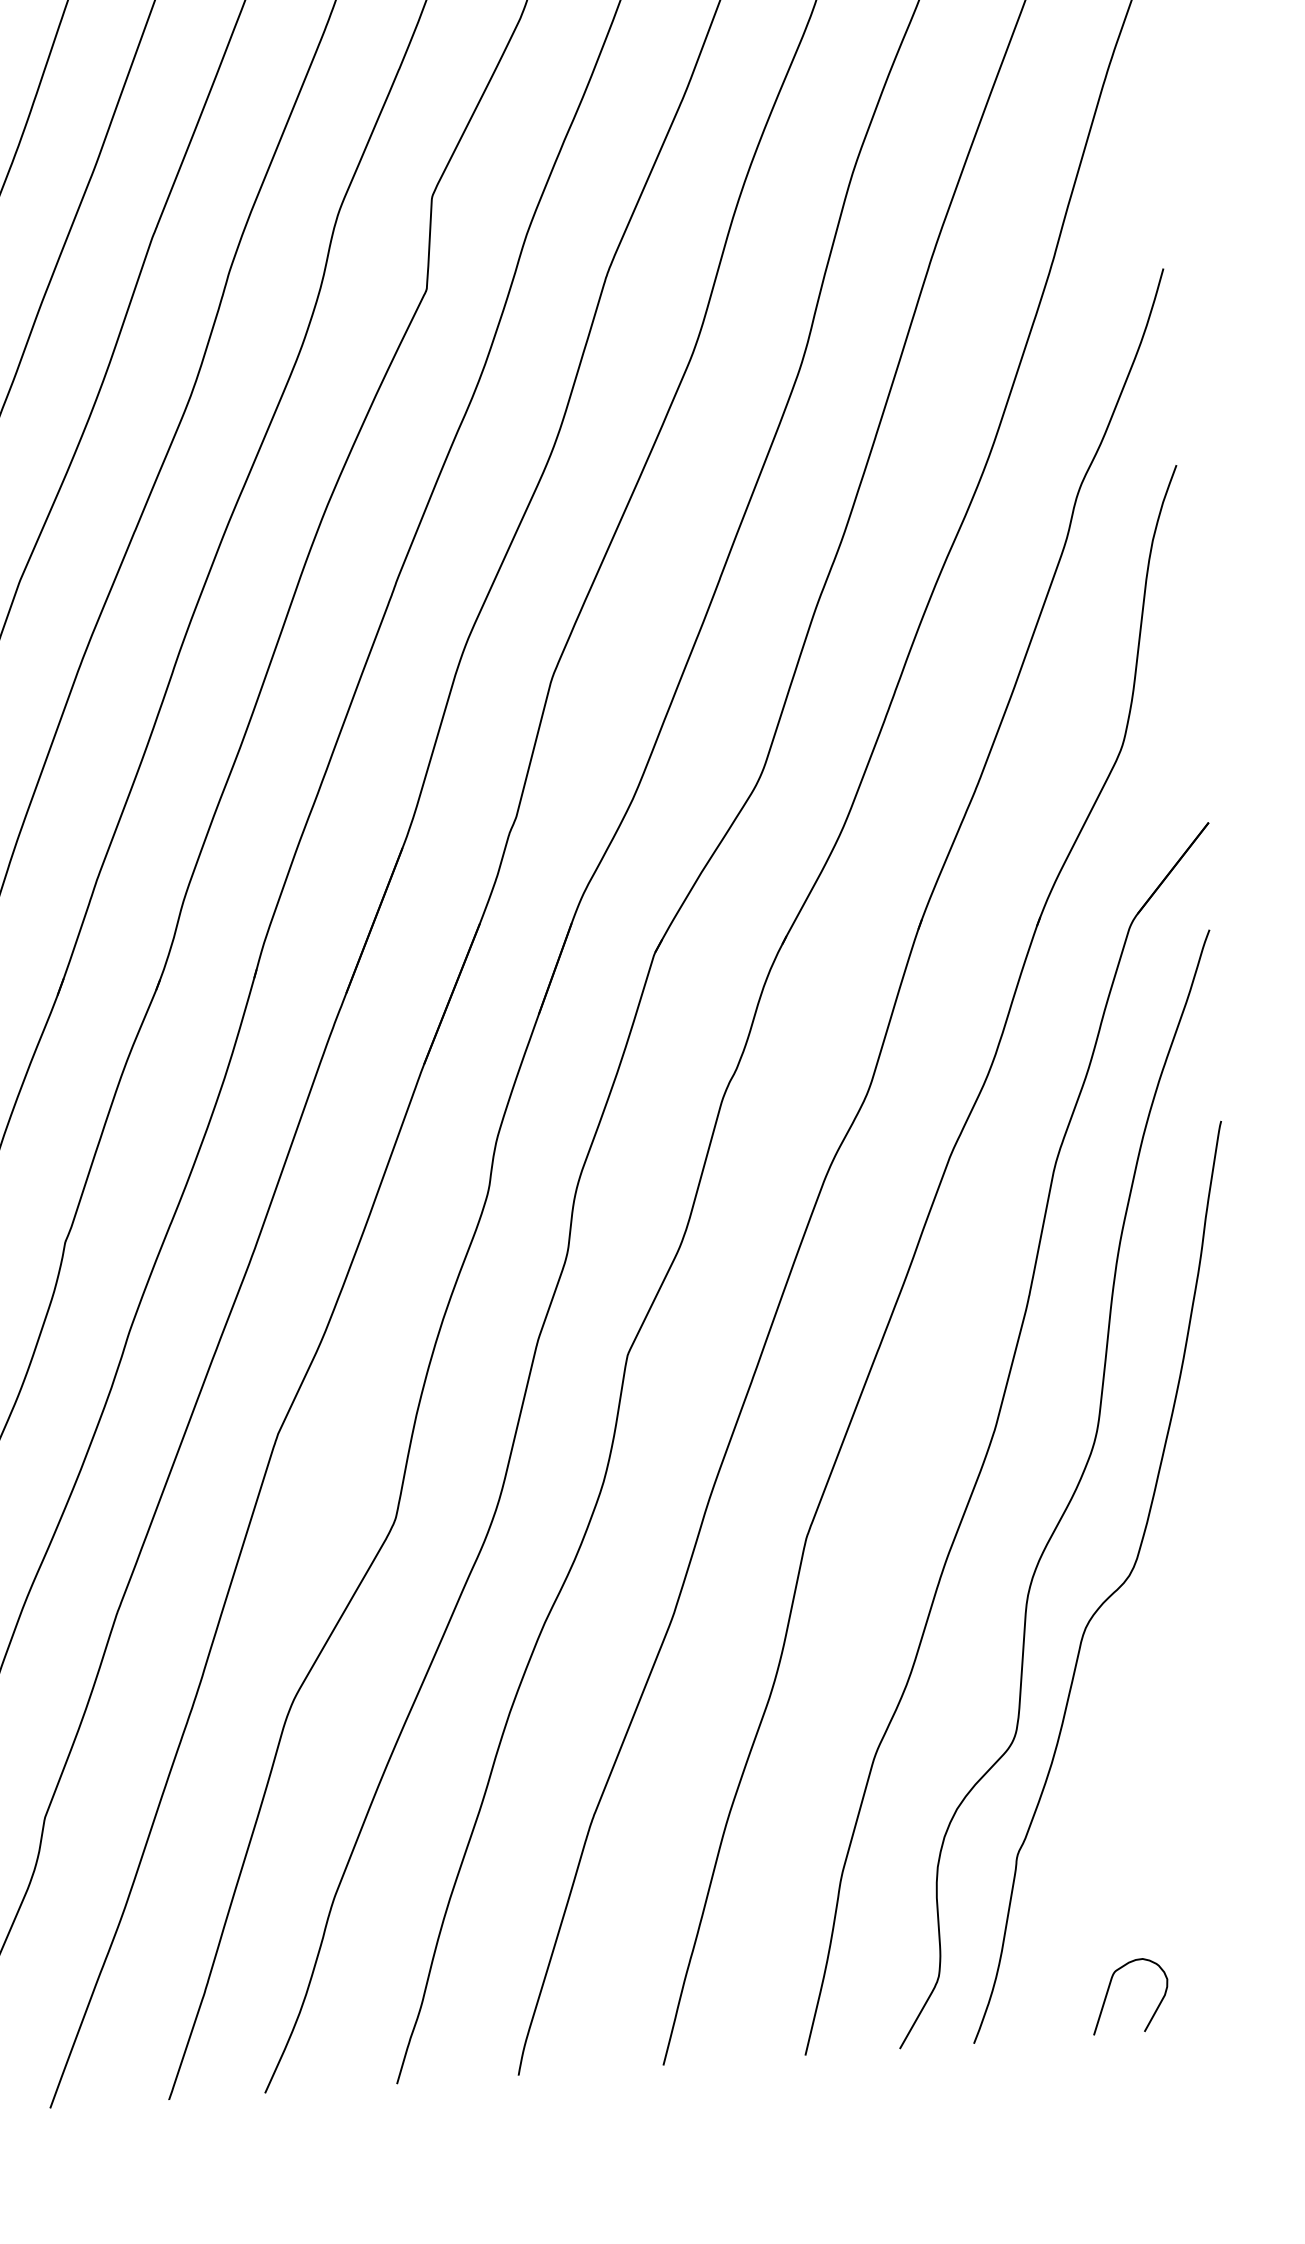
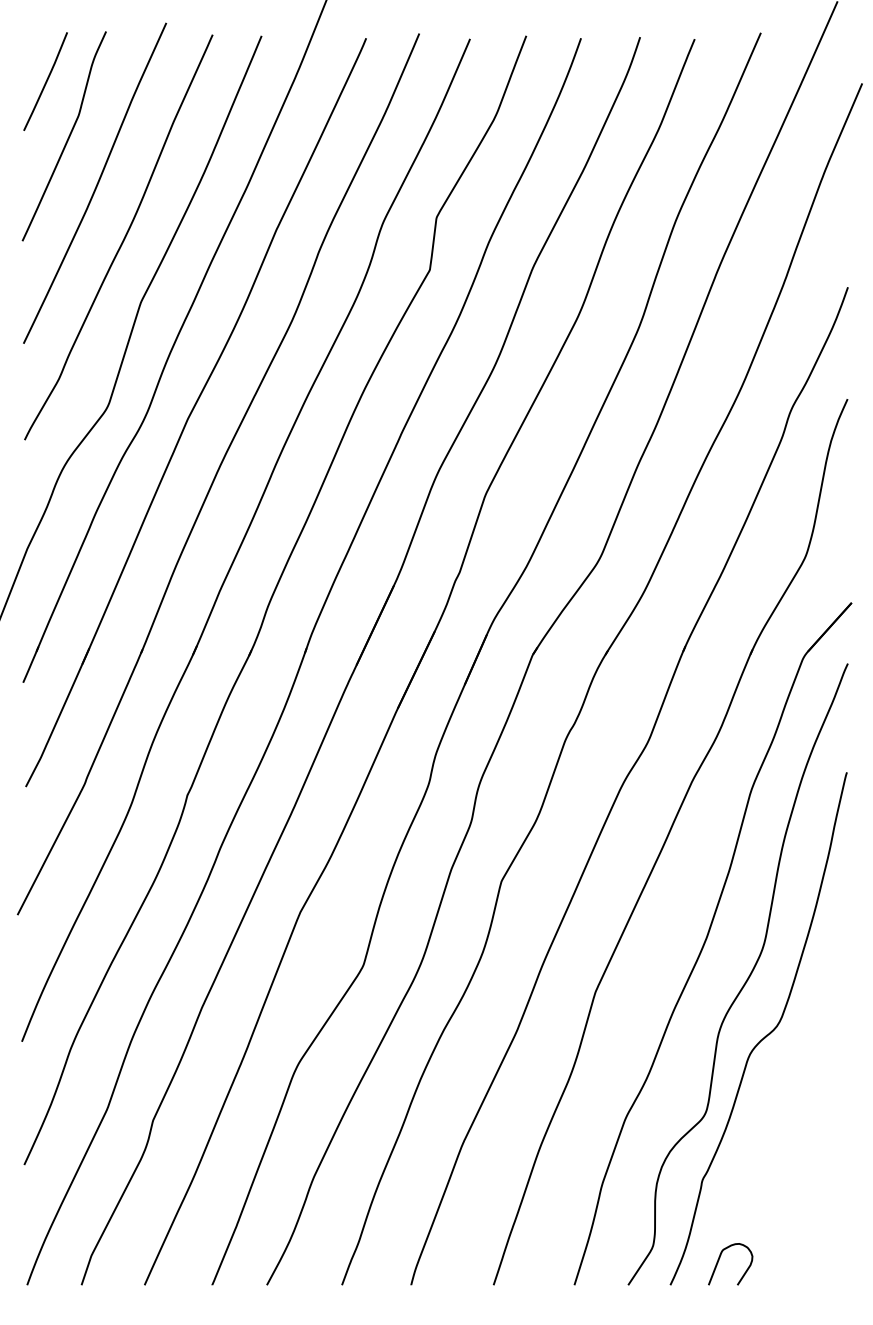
curve: (1111, 1986) -> (720, 1258), moved

